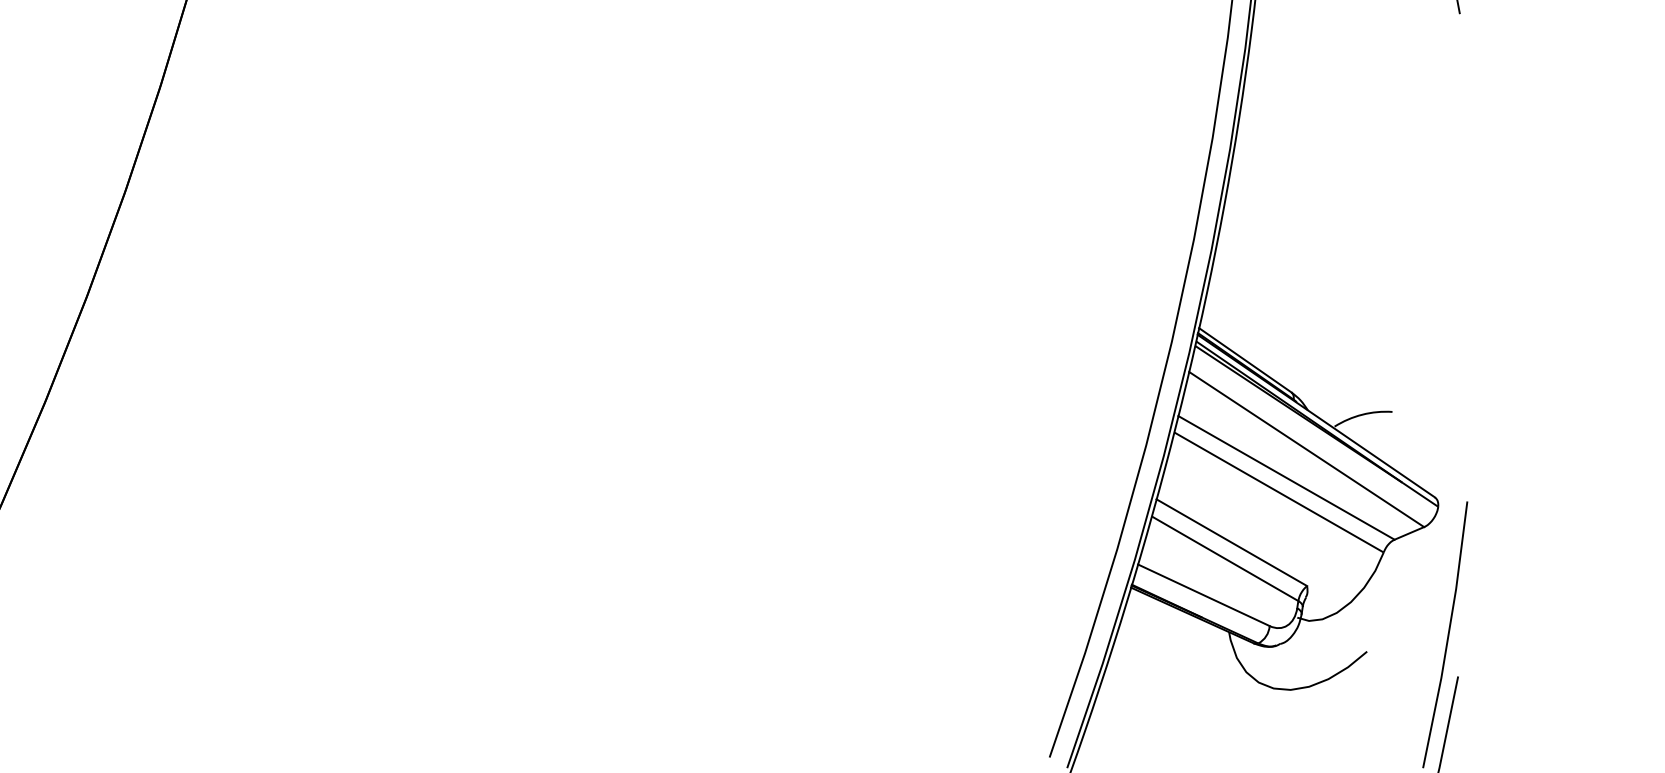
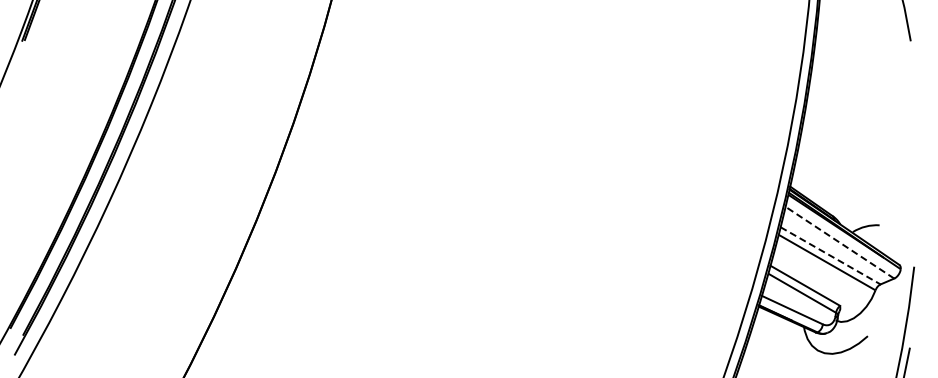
line: (1305, 449) -> (839, 242), solid -> dashed
line: (1286, 477) -> (830, 255), solid -> dashed

